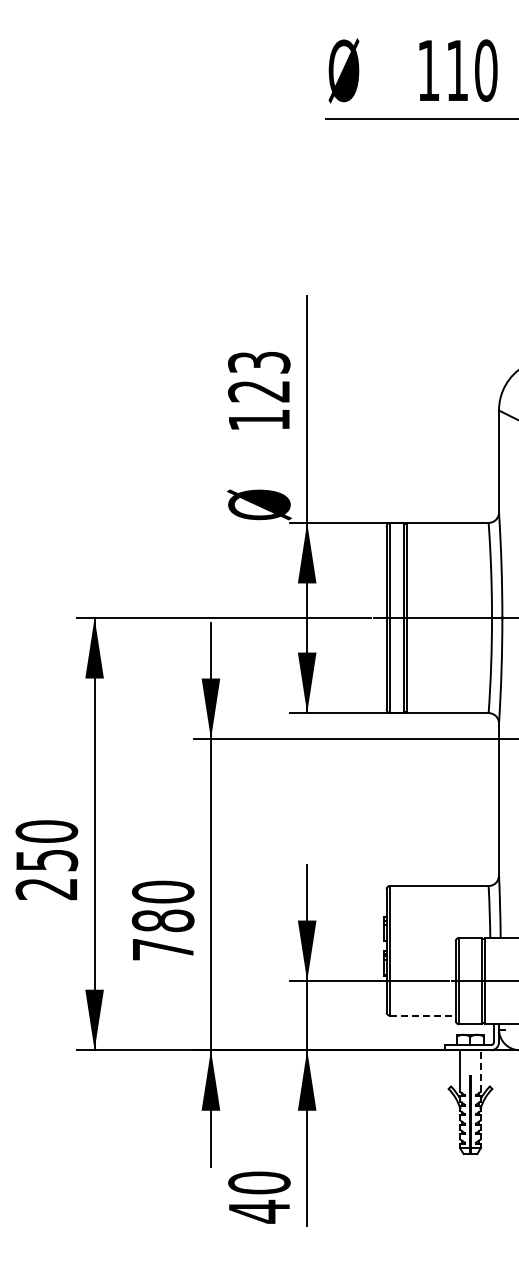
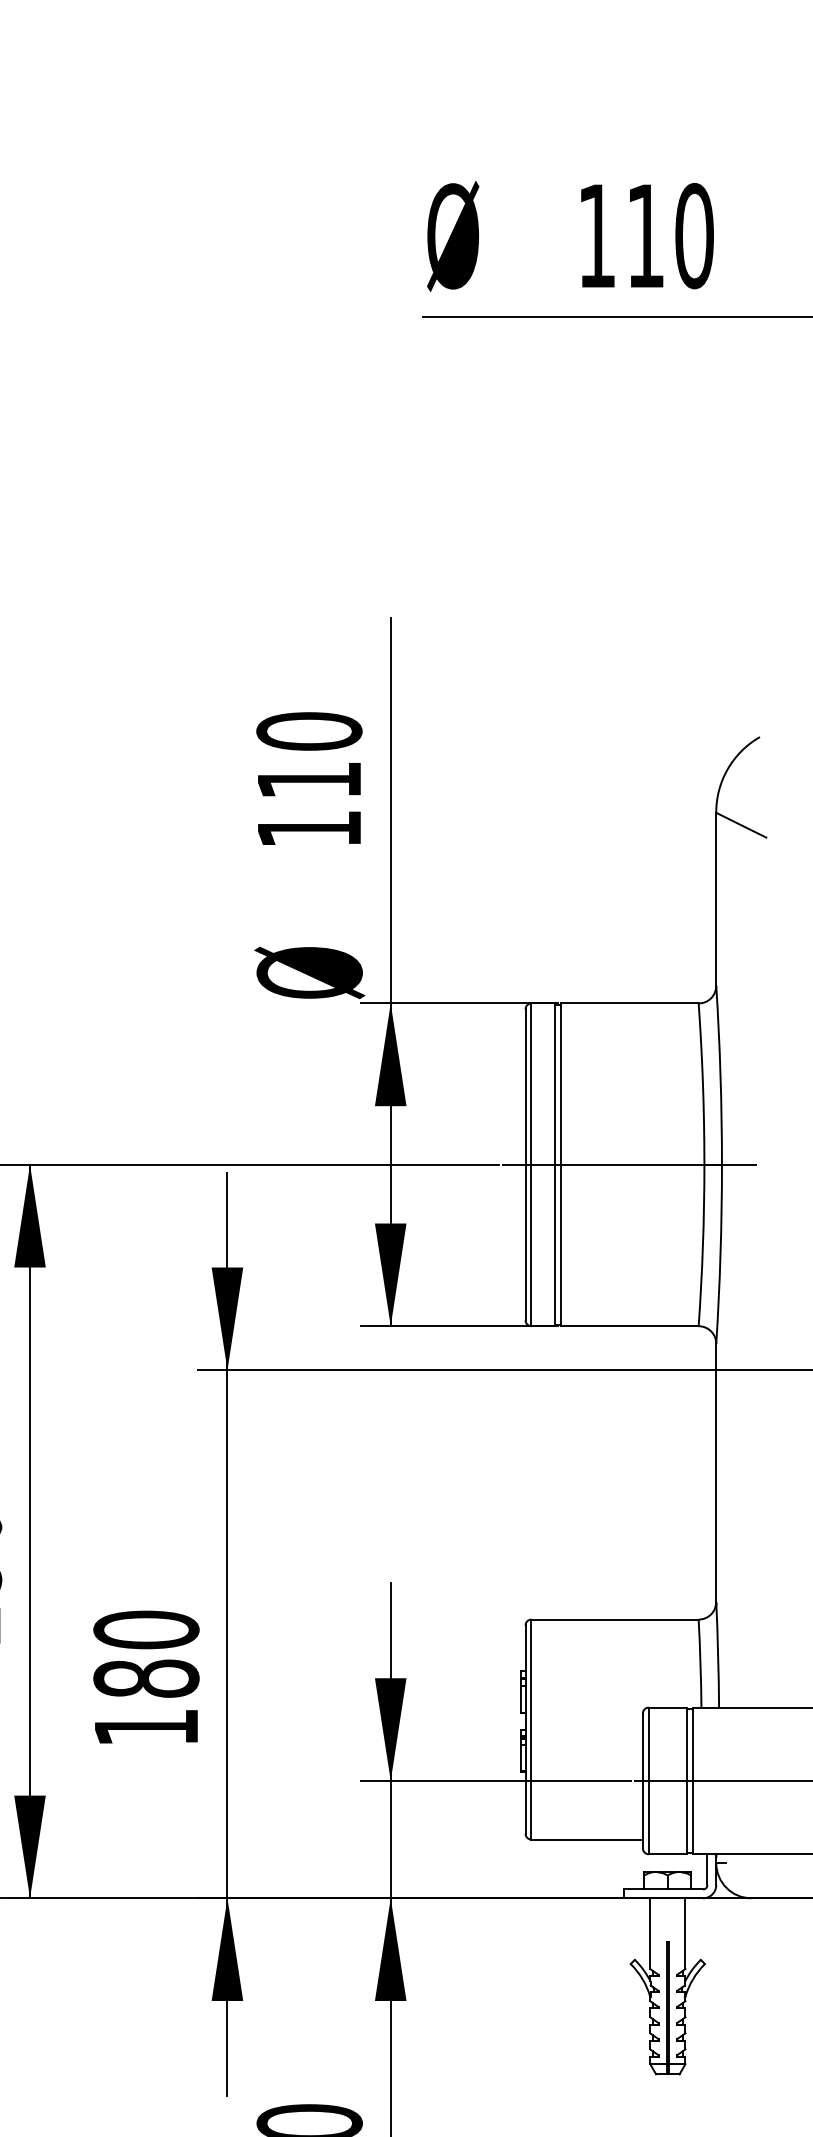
text: (259, 376) -> (309, 755), 123 -> 110
text: (163, 949) -> (146, 1727), 780 -> 180
line: (422, 1015) -> (586, 1839), dashed -> solid
line: (480, 1071) -> (684, 1934), dashed -> solid

